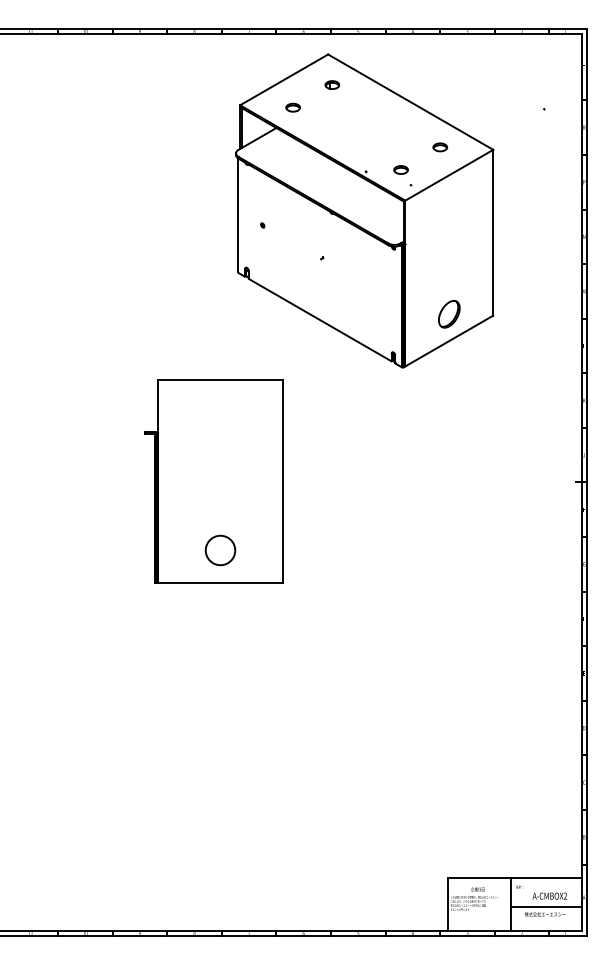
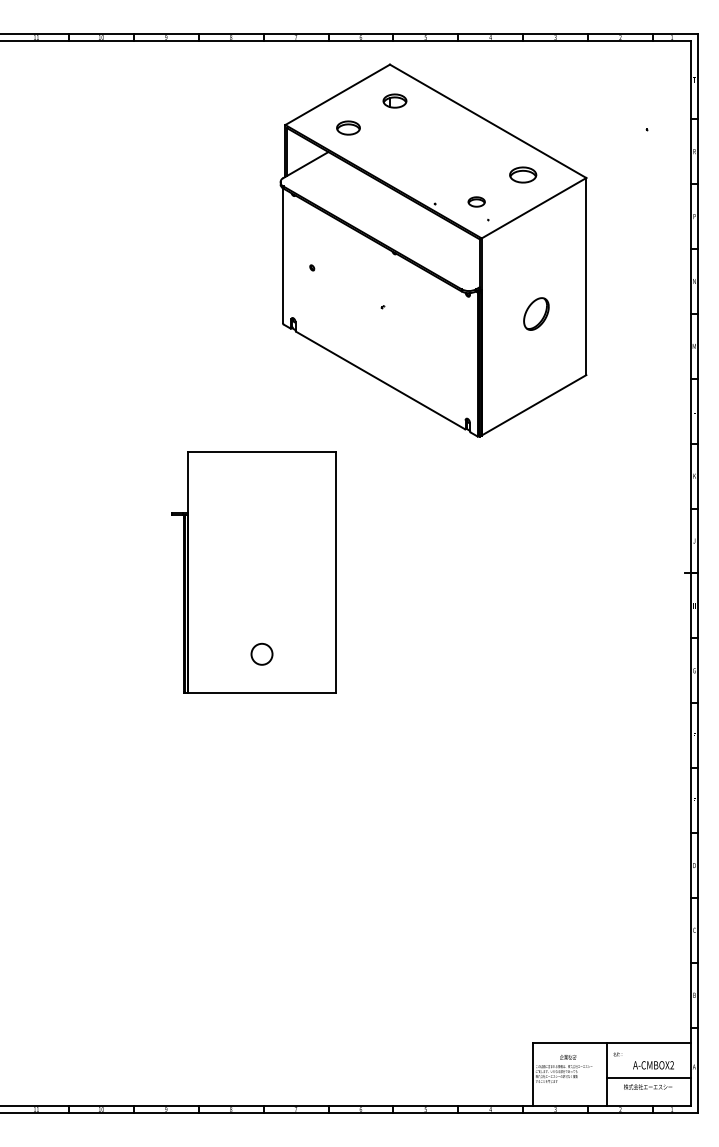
part: (332, 84) -> (395, 100), size x1.4
part: (292, 107) -> (347, 127), size x1.4
part: (440, 147) -> (523, 175), size x1.6
part: (449, 314) -> (536, 314), moved
circle: (220, 550) -> (262, 654), size x0.6

